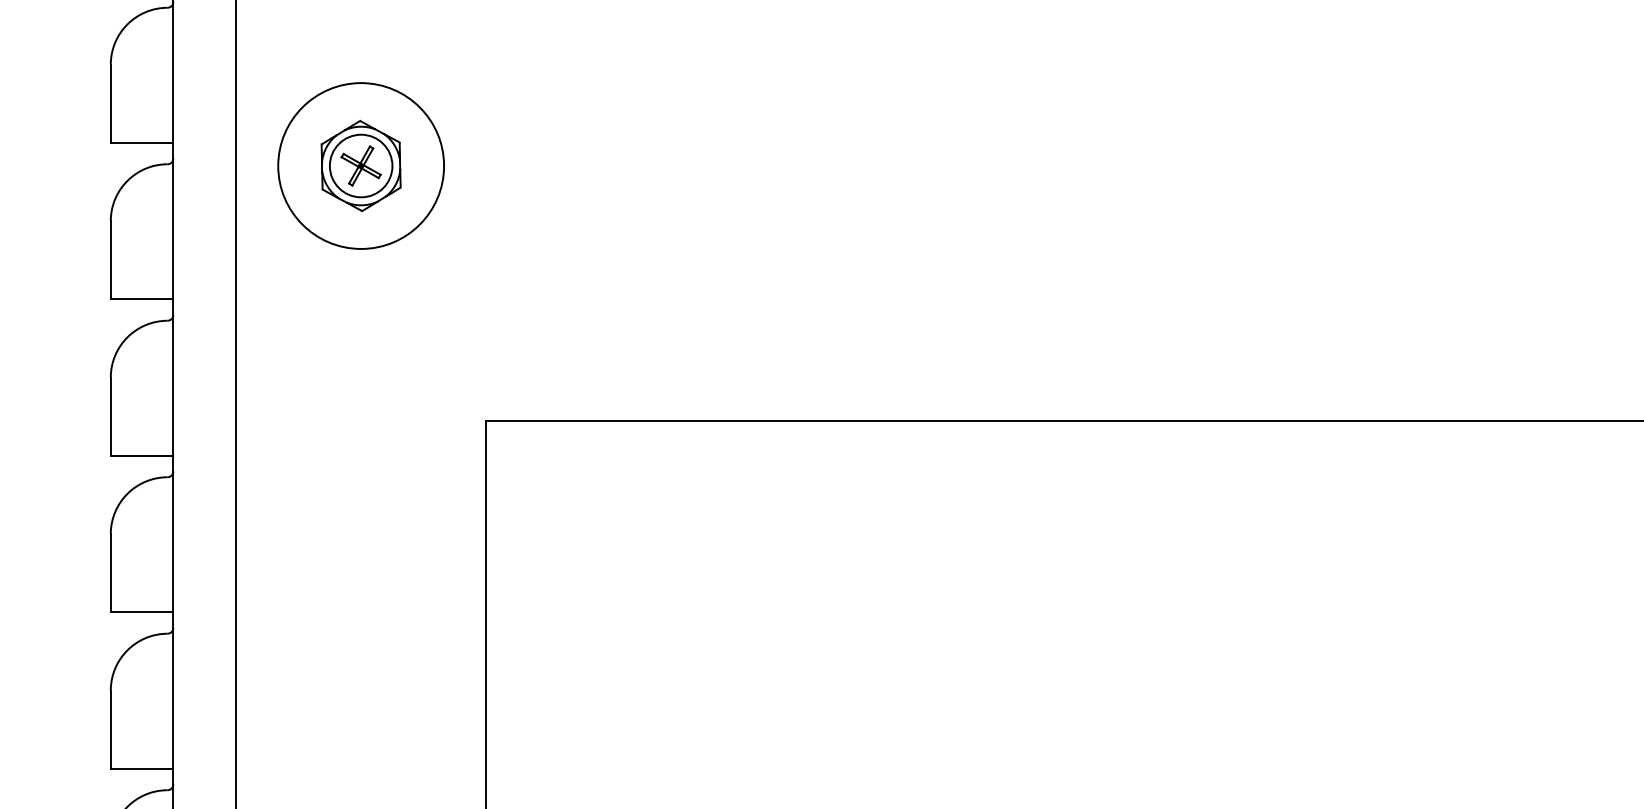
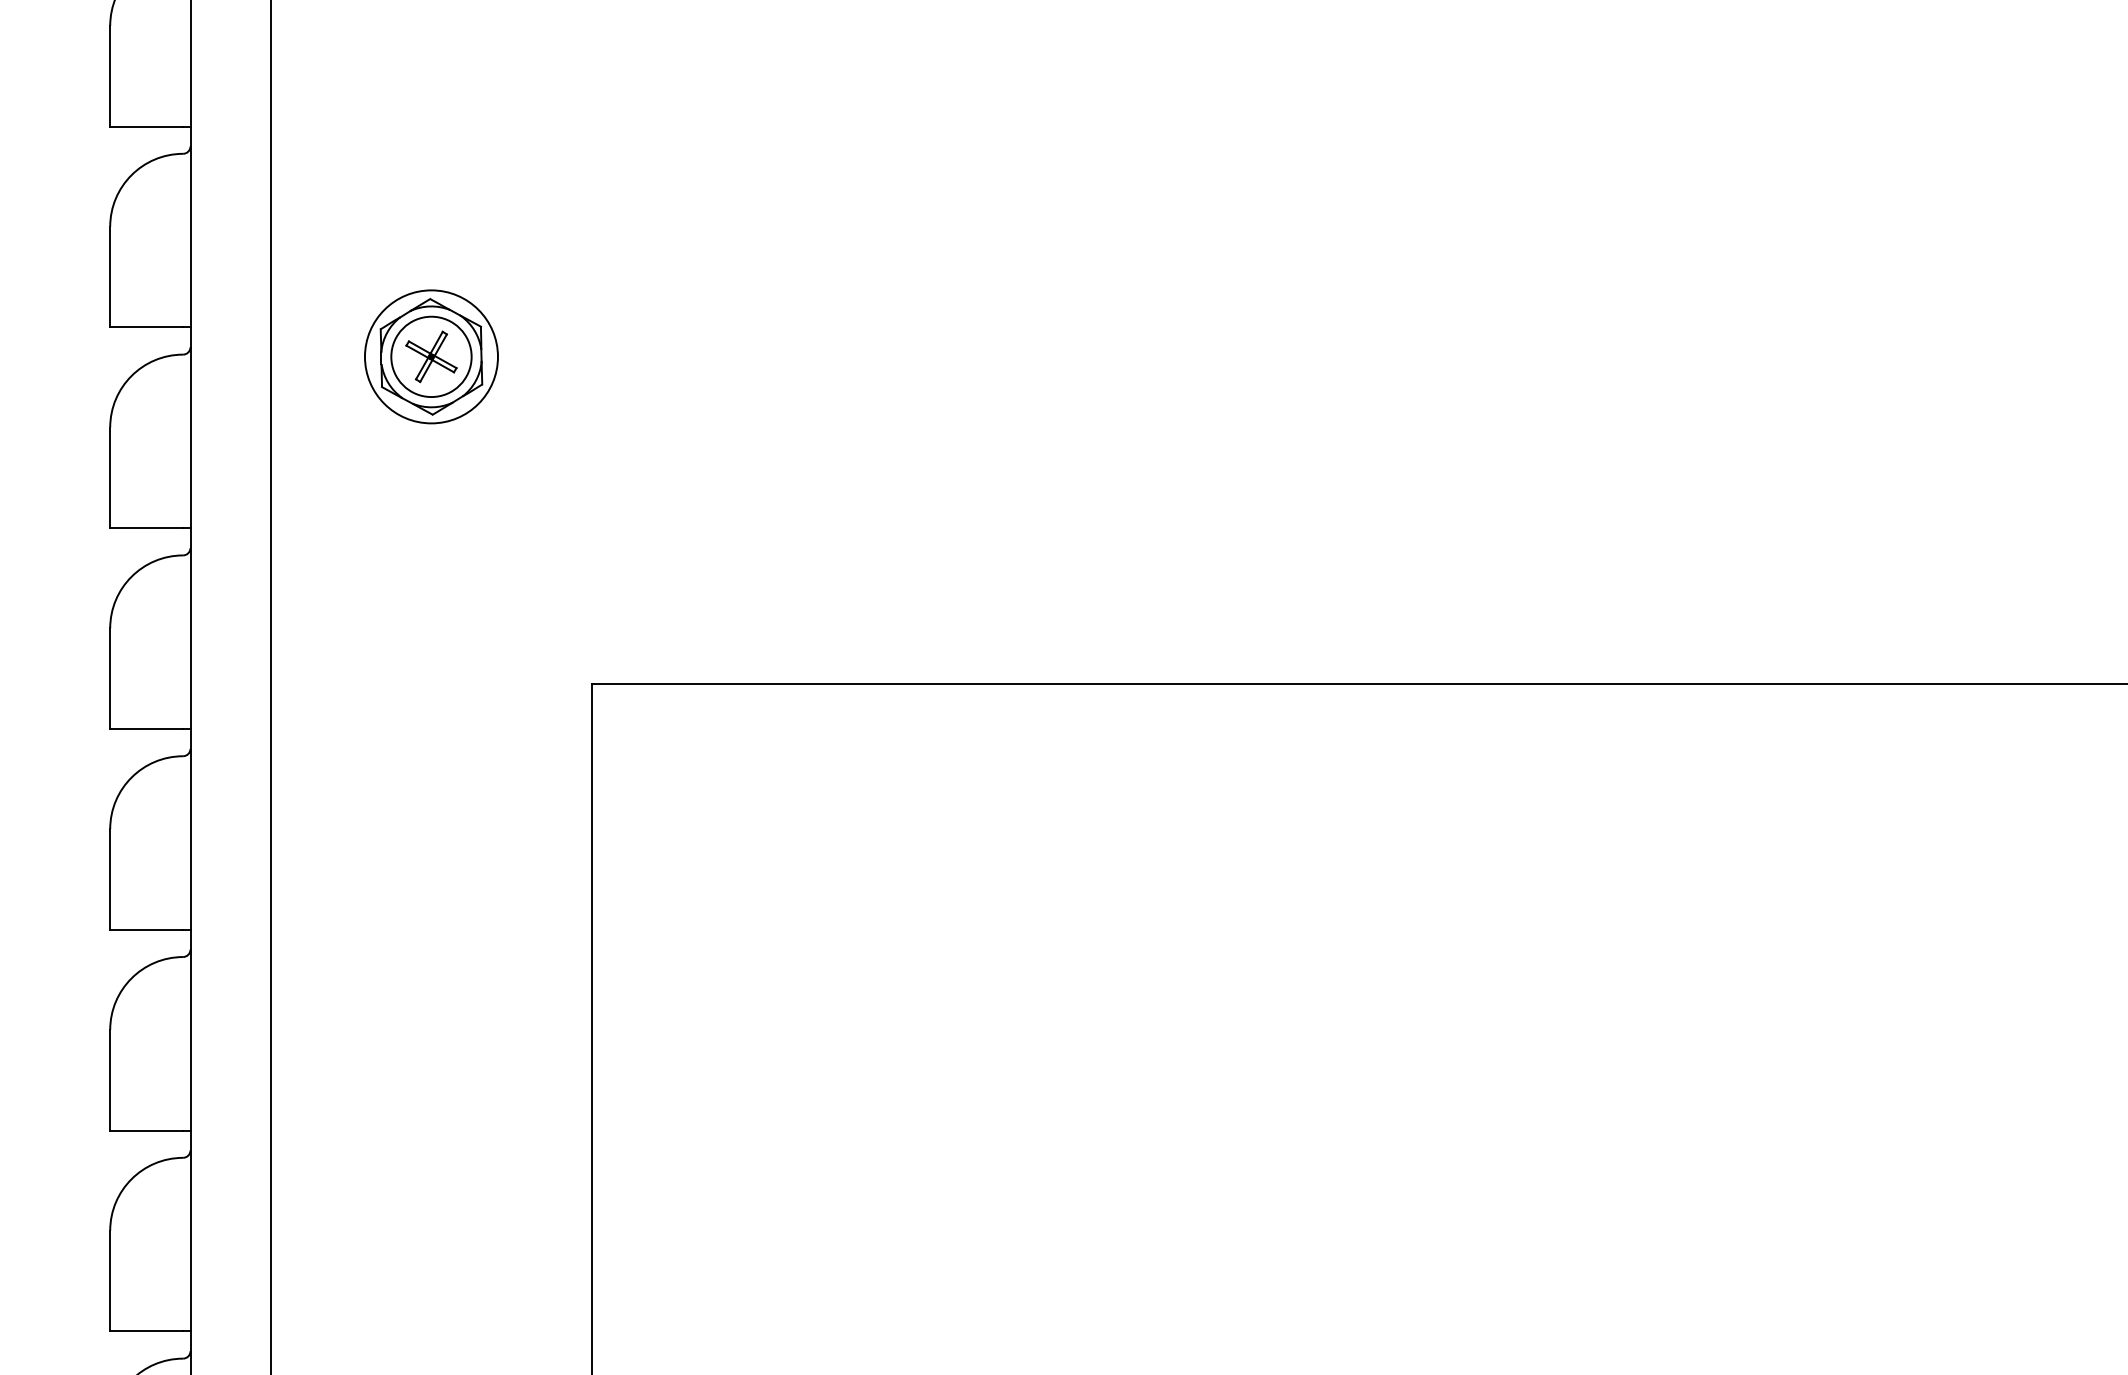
circle: (360, 165) -> (430, 356), size x0.62

